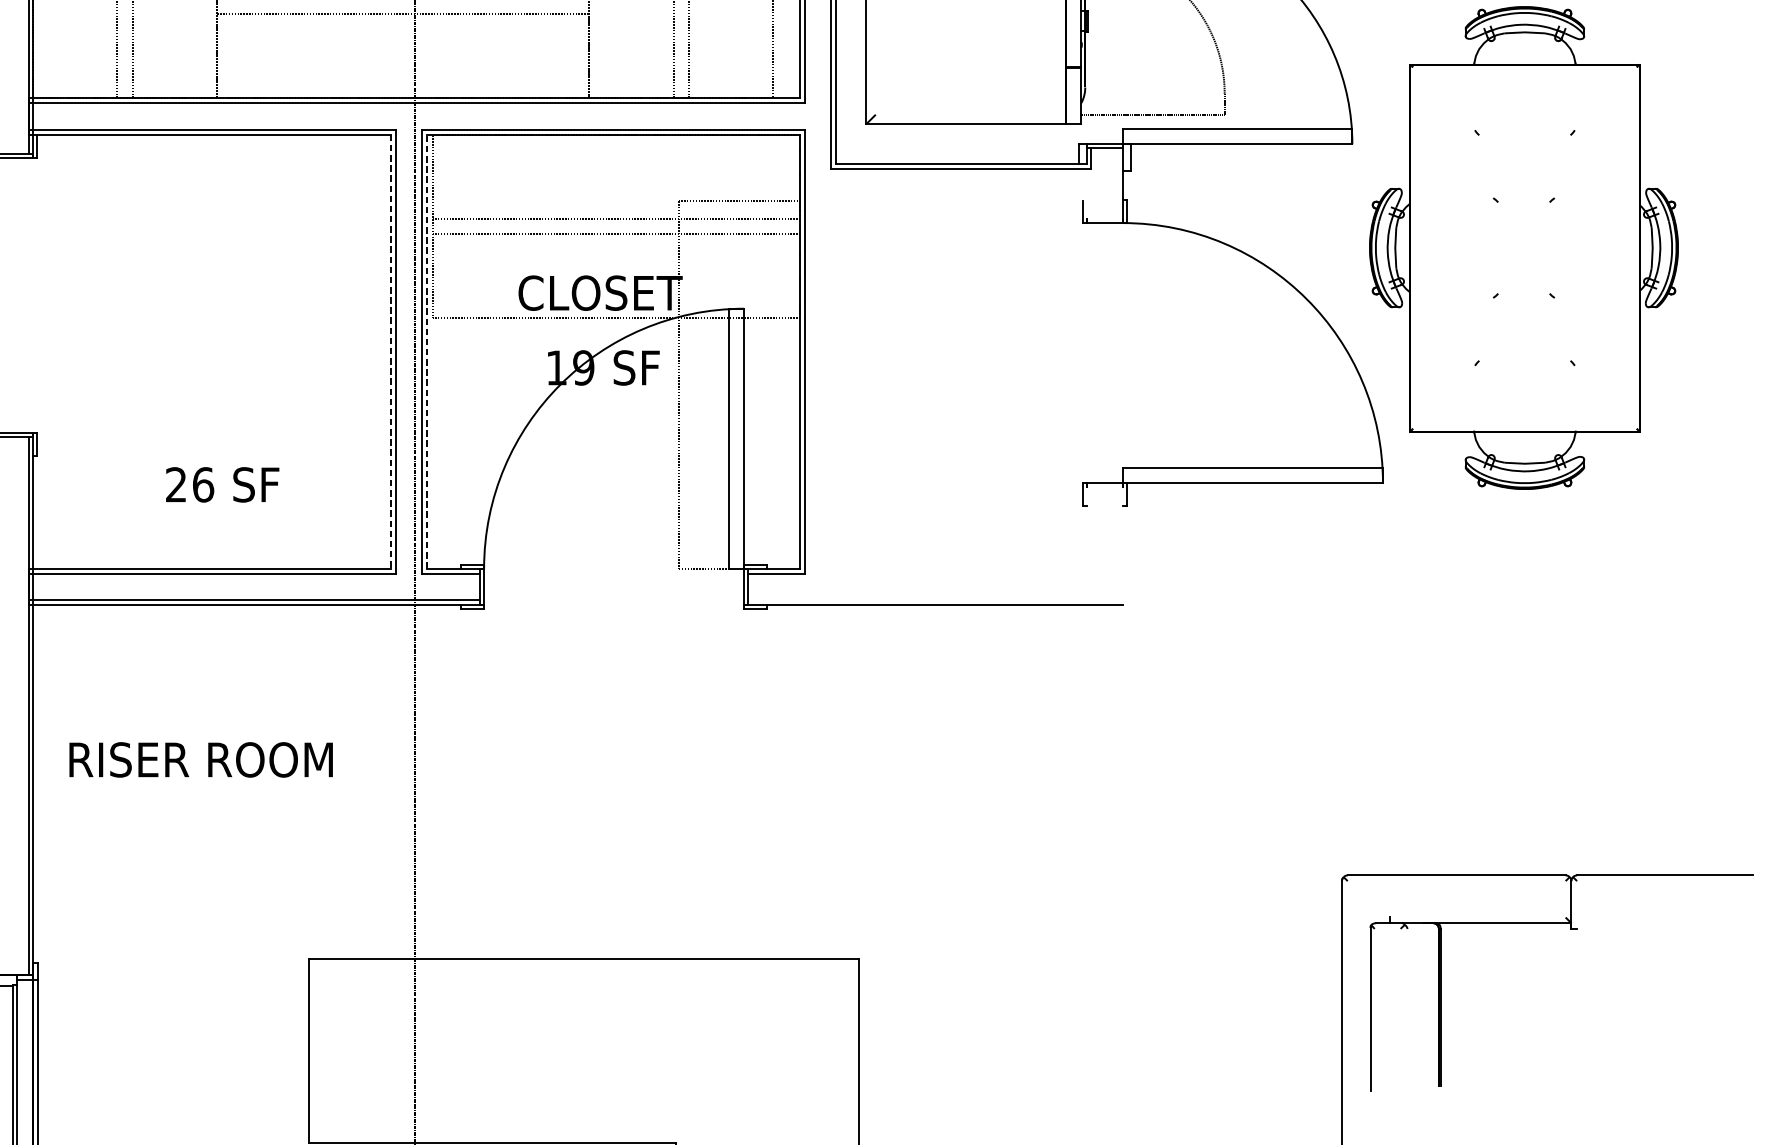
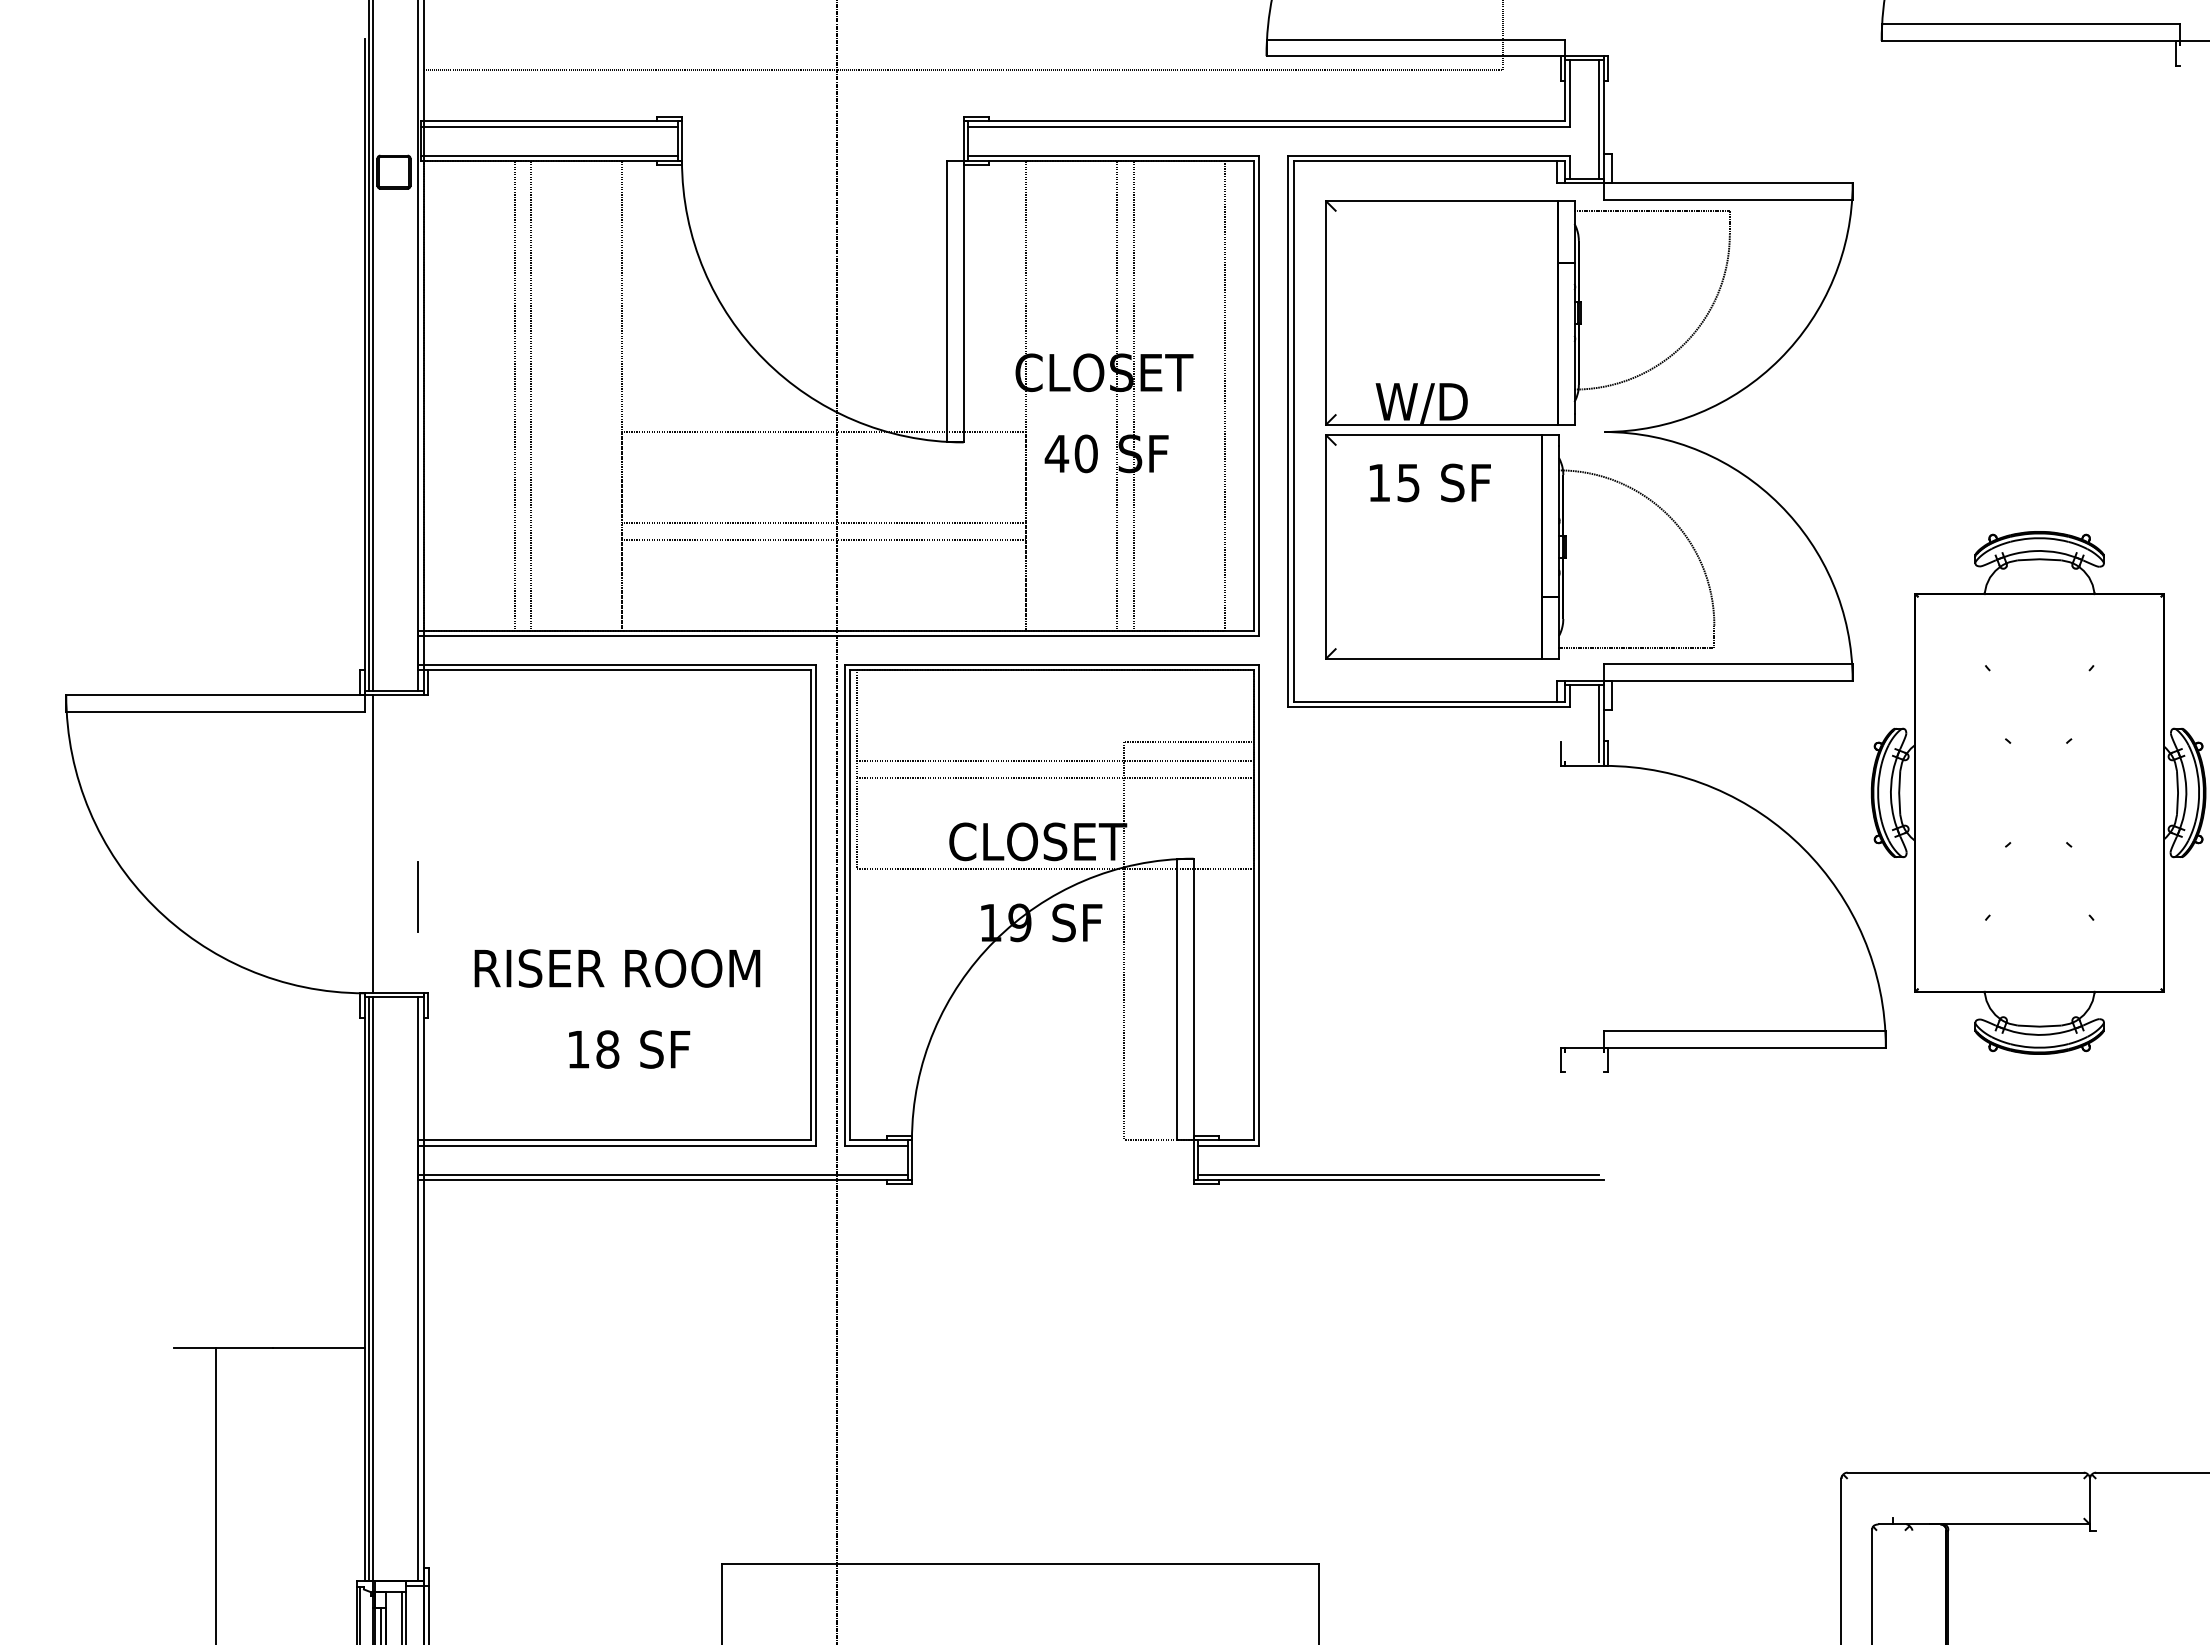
line: (1117, 183) -> (1598, 722), added
line: (28, 343) -> (418, 896), added
line: (390, 351) -> (810, 905), dashed -> solid
line: (427, 351) -> (850, 904), dashed -> solid
text: (190, 484) -> (593, 1049), 26 -> 18
line: (932, 600) -> (1397, 1174), added
text: (201, 759) -> (617, 968), moved

